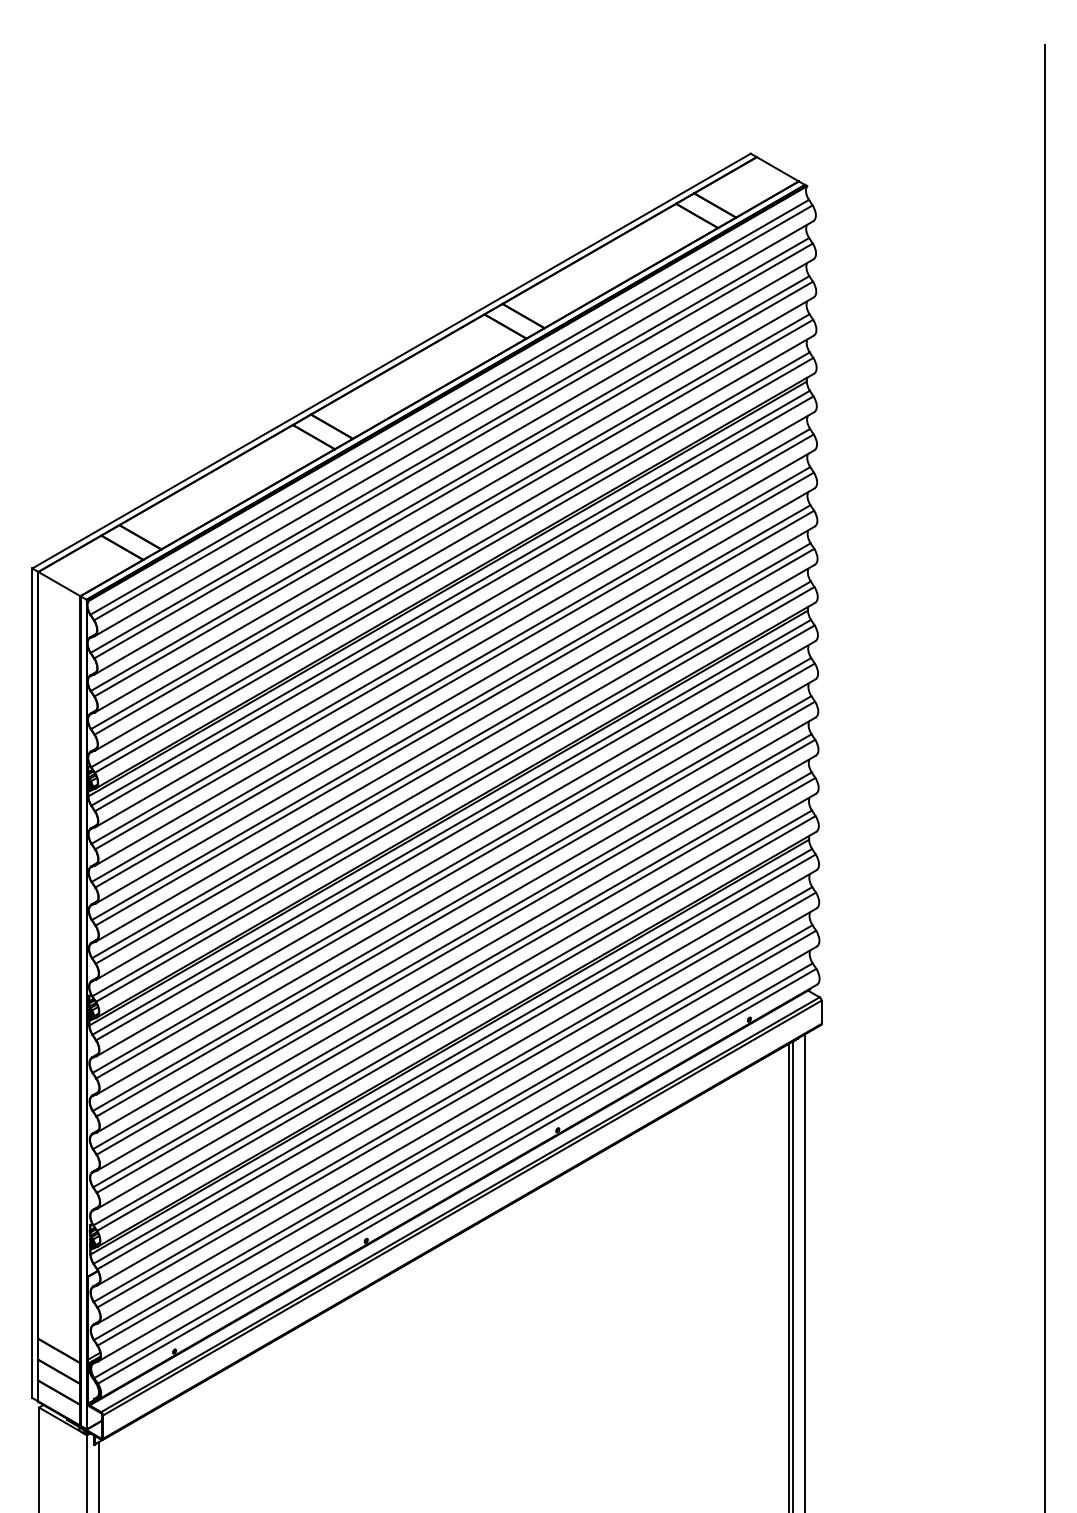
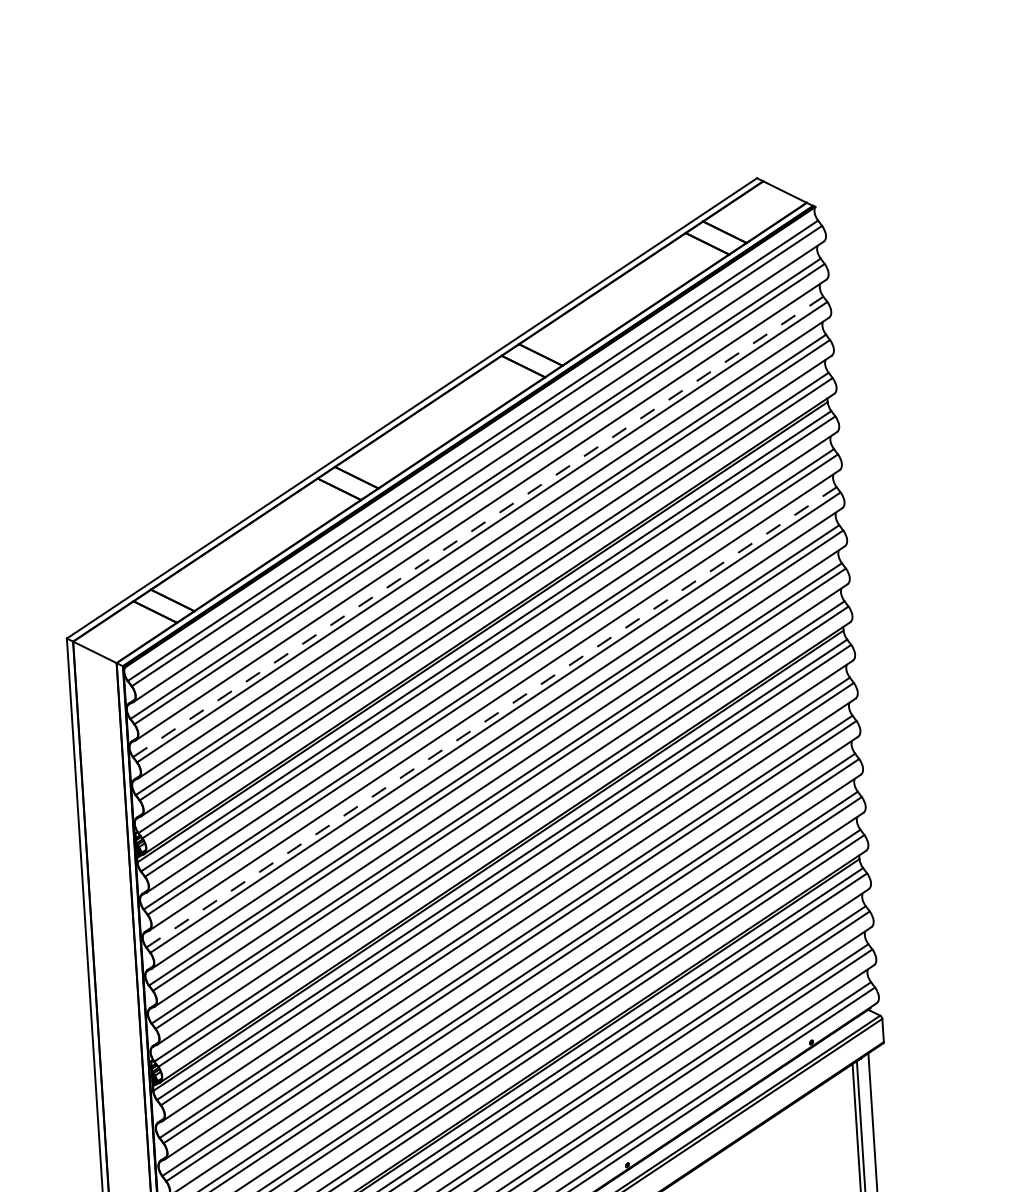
line: (450, 483) -> (478, 526), solid -> dashed
line: (451, 674) -> (491, 717), solid -> dashed

